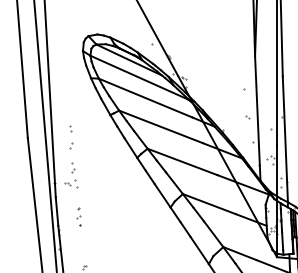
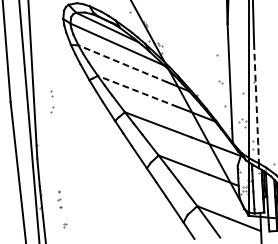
line: (145, 98) -> (122, 64), solid -> dashed
line: (161, 126) -> (138, 91), solid -> dashed
line: (285, 139) -> (256, 103), solid -> dashed
part: (71, 175) -> (52, 137), removed
part: (78, 216) -> (59, 198), moved

